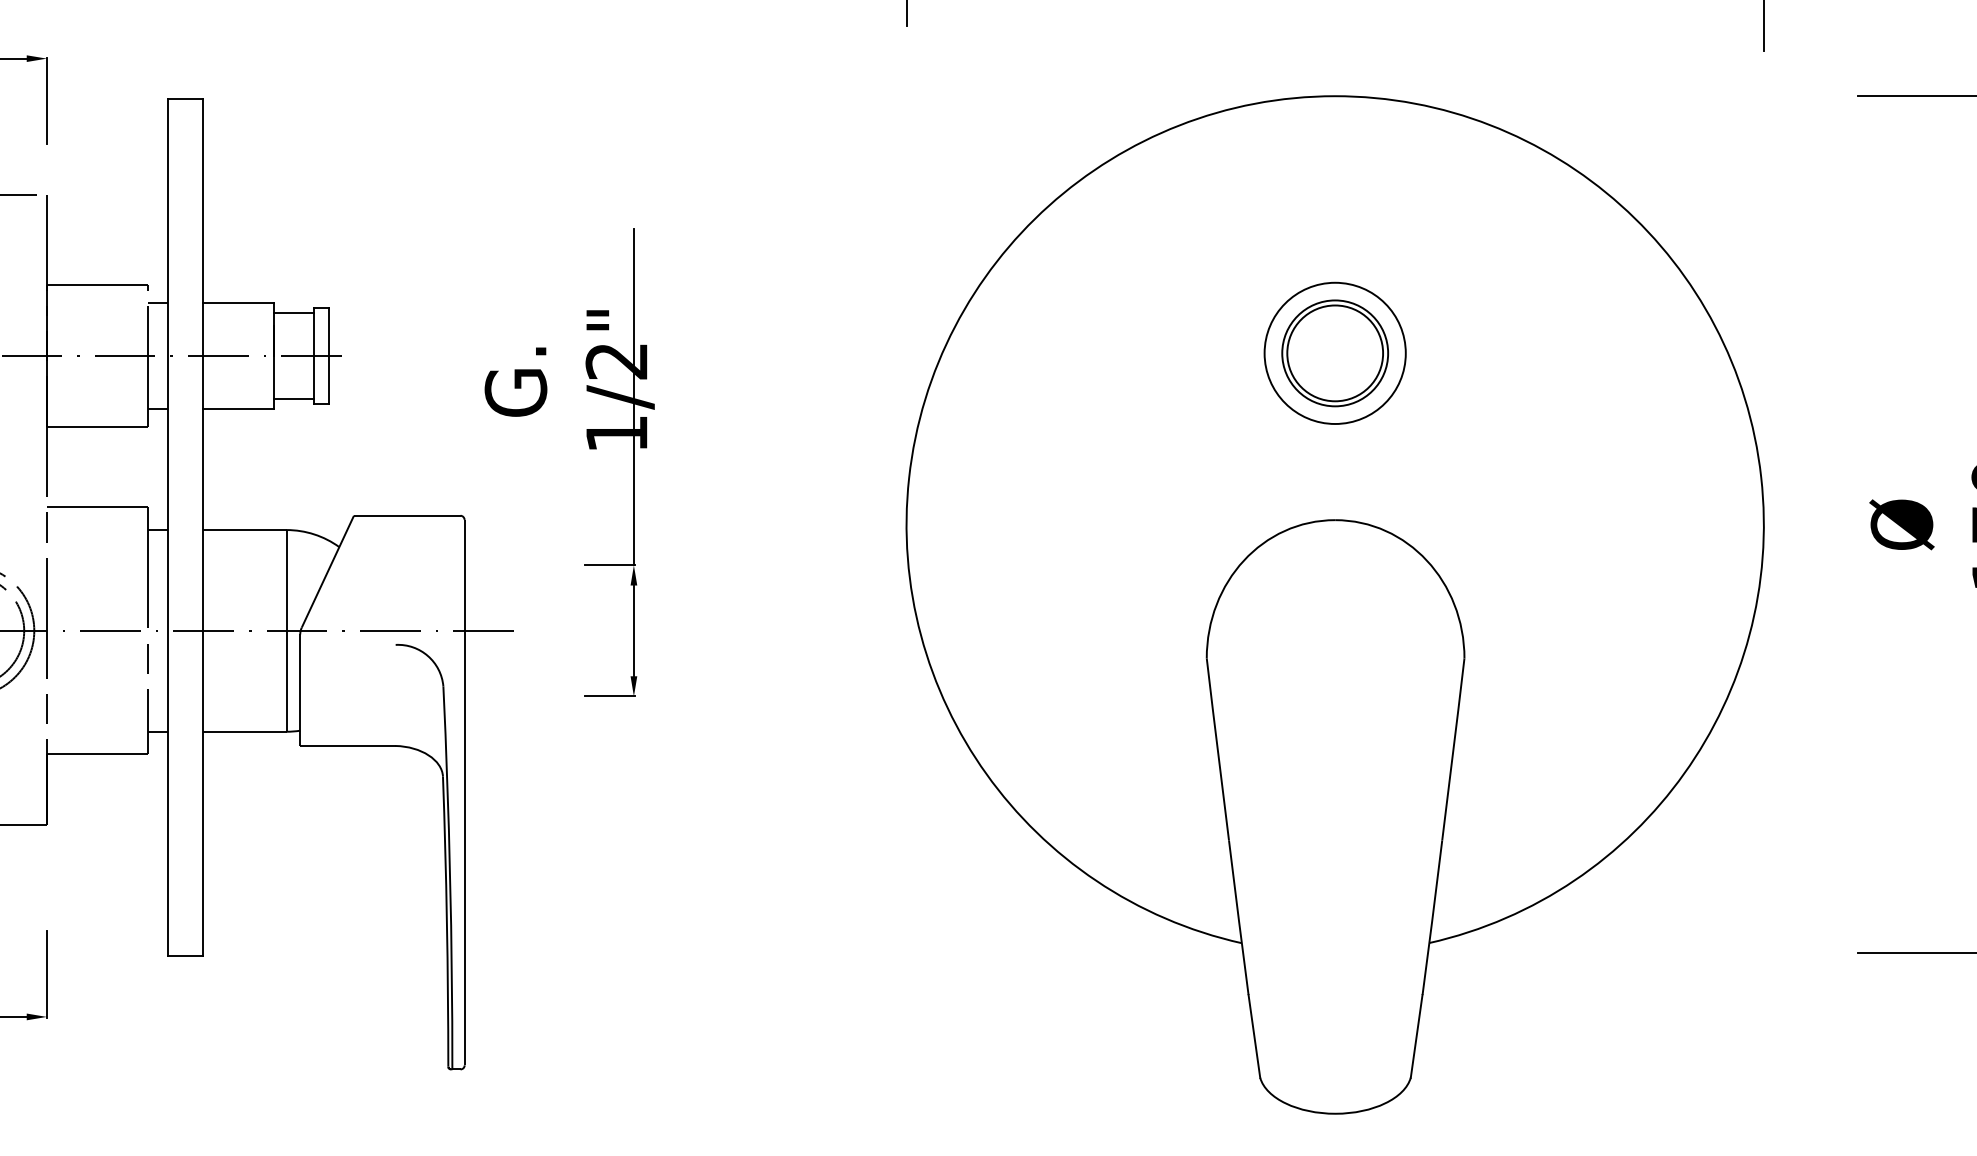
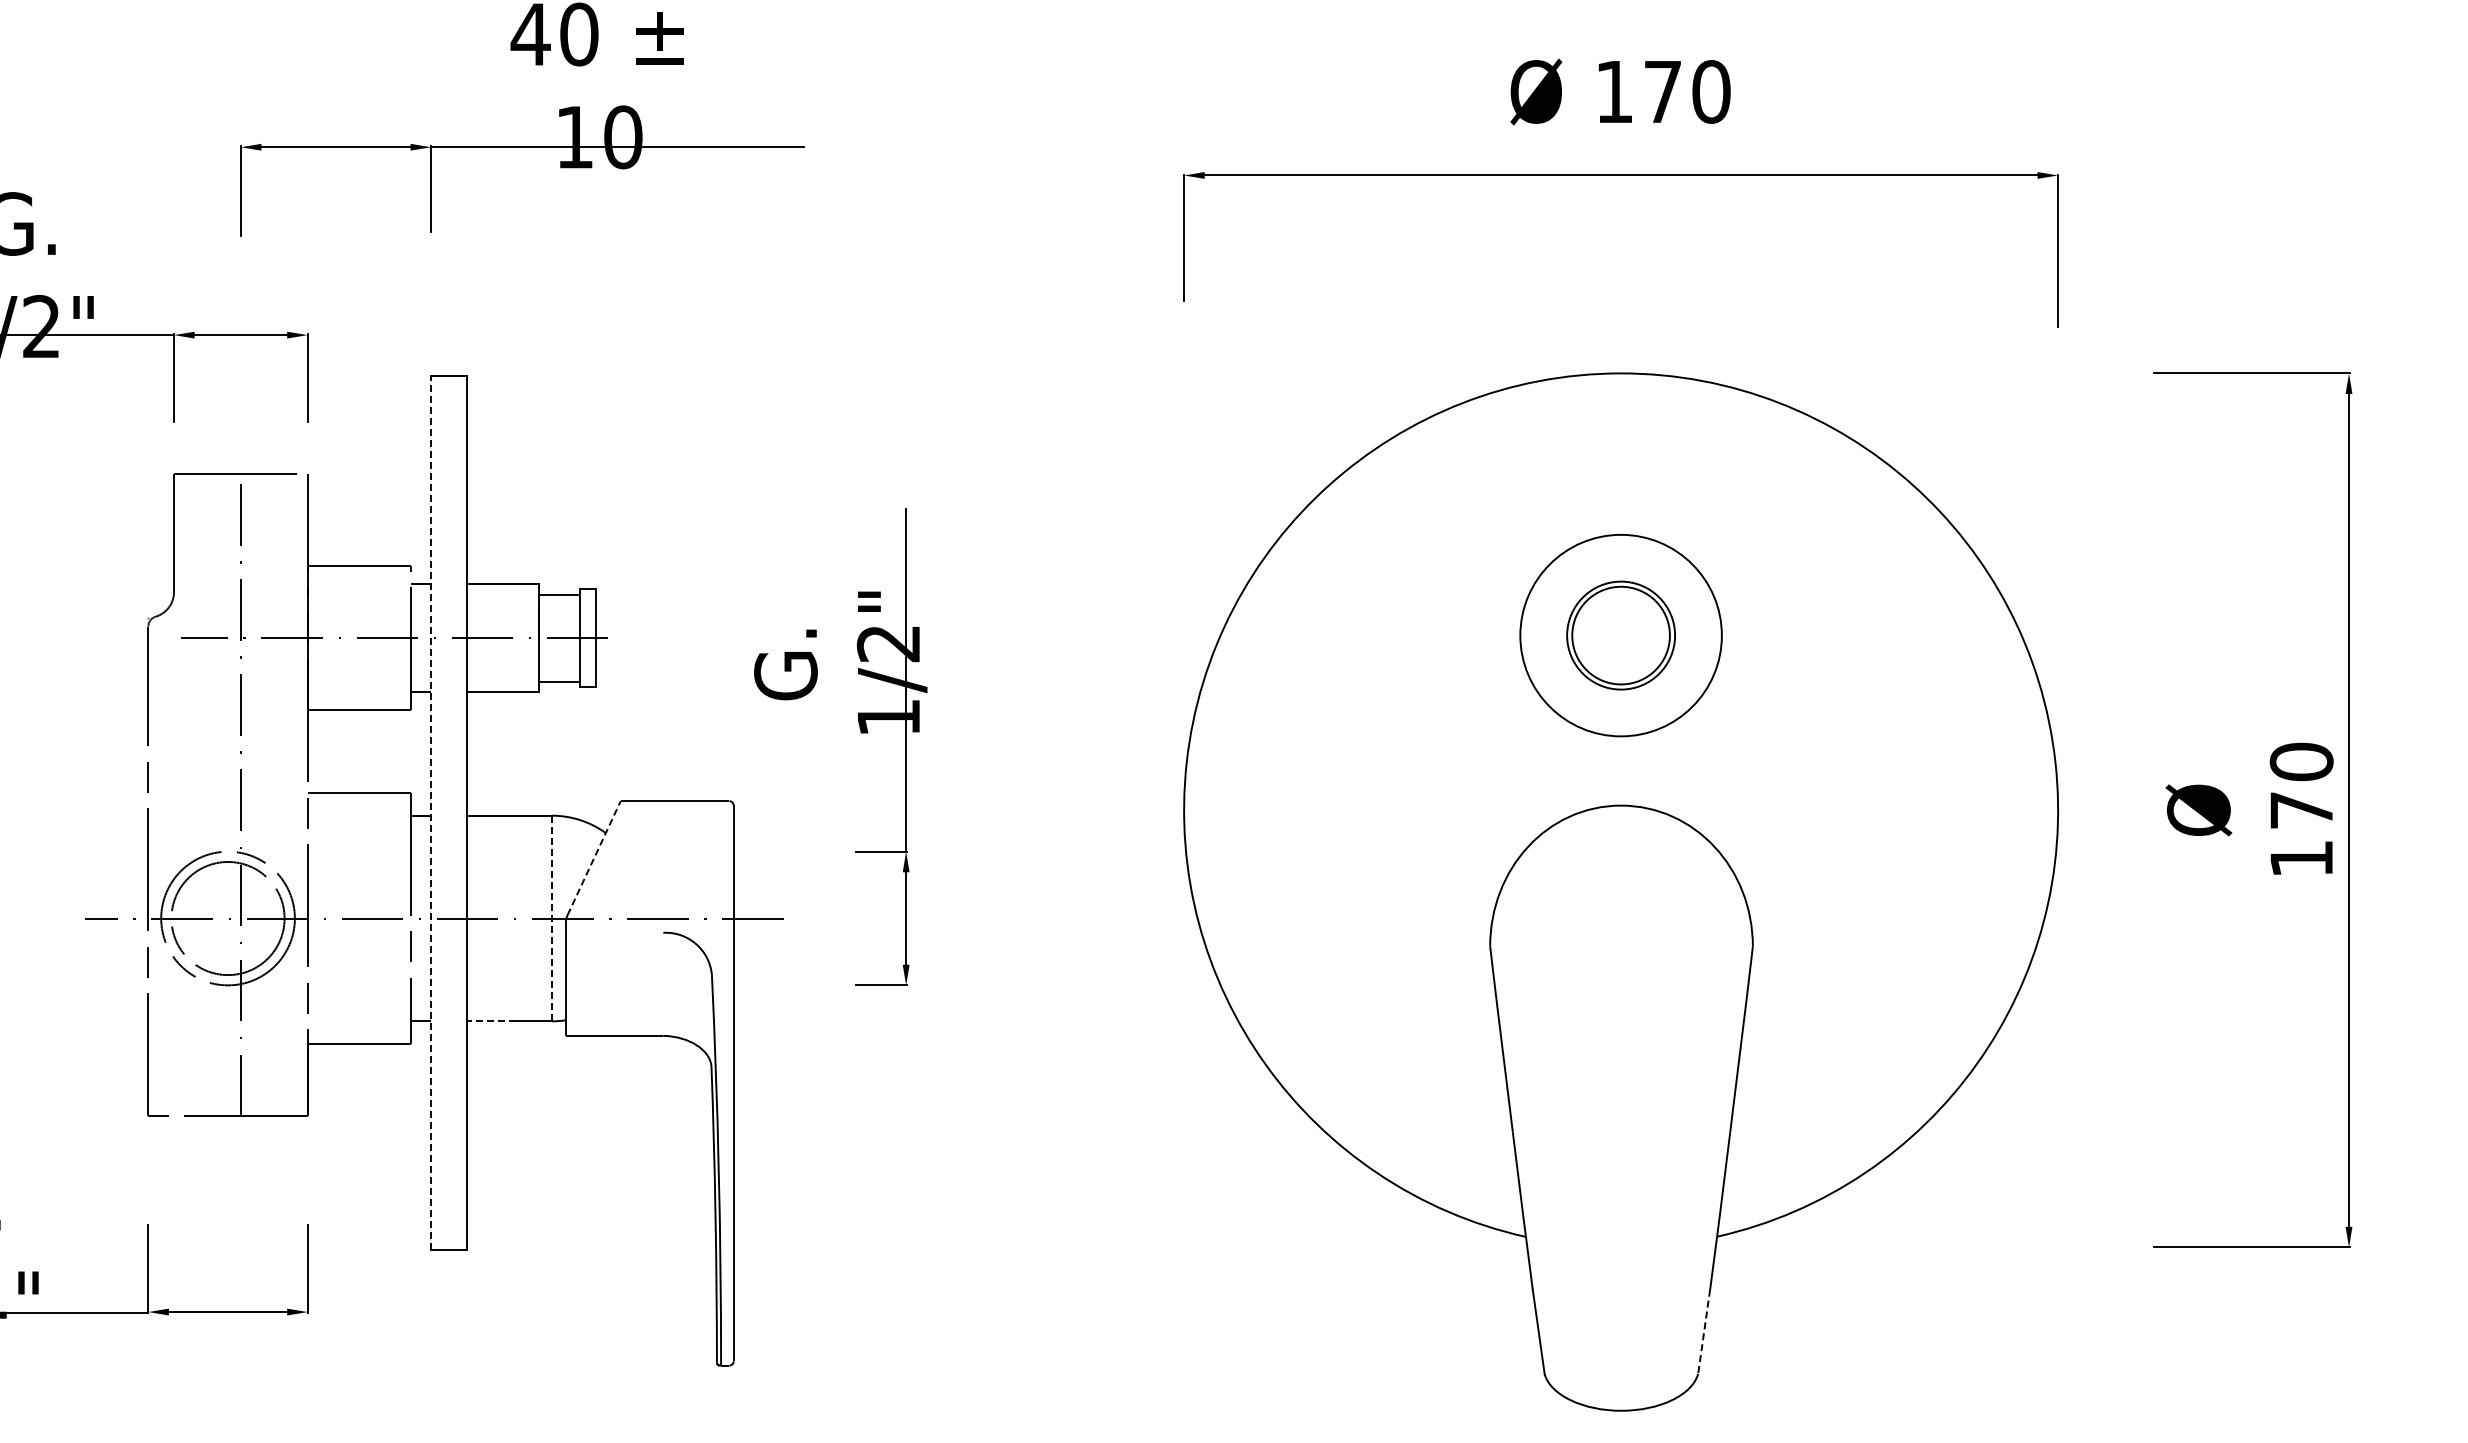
circle: (1335, 353) -> (1621, 635), size x1.4
line: (168, 527) -> (431, 813), solid -> dashed
line: (328, 572) -> (594, 858), solid -> dashed
line: (287, 630) -> (552, 918), solid -> dashed
line: (227, 731) -> (491, 1021), solid -> dashed
line: (1417, 1035) -> (1704, 1331), solid -> dashed

